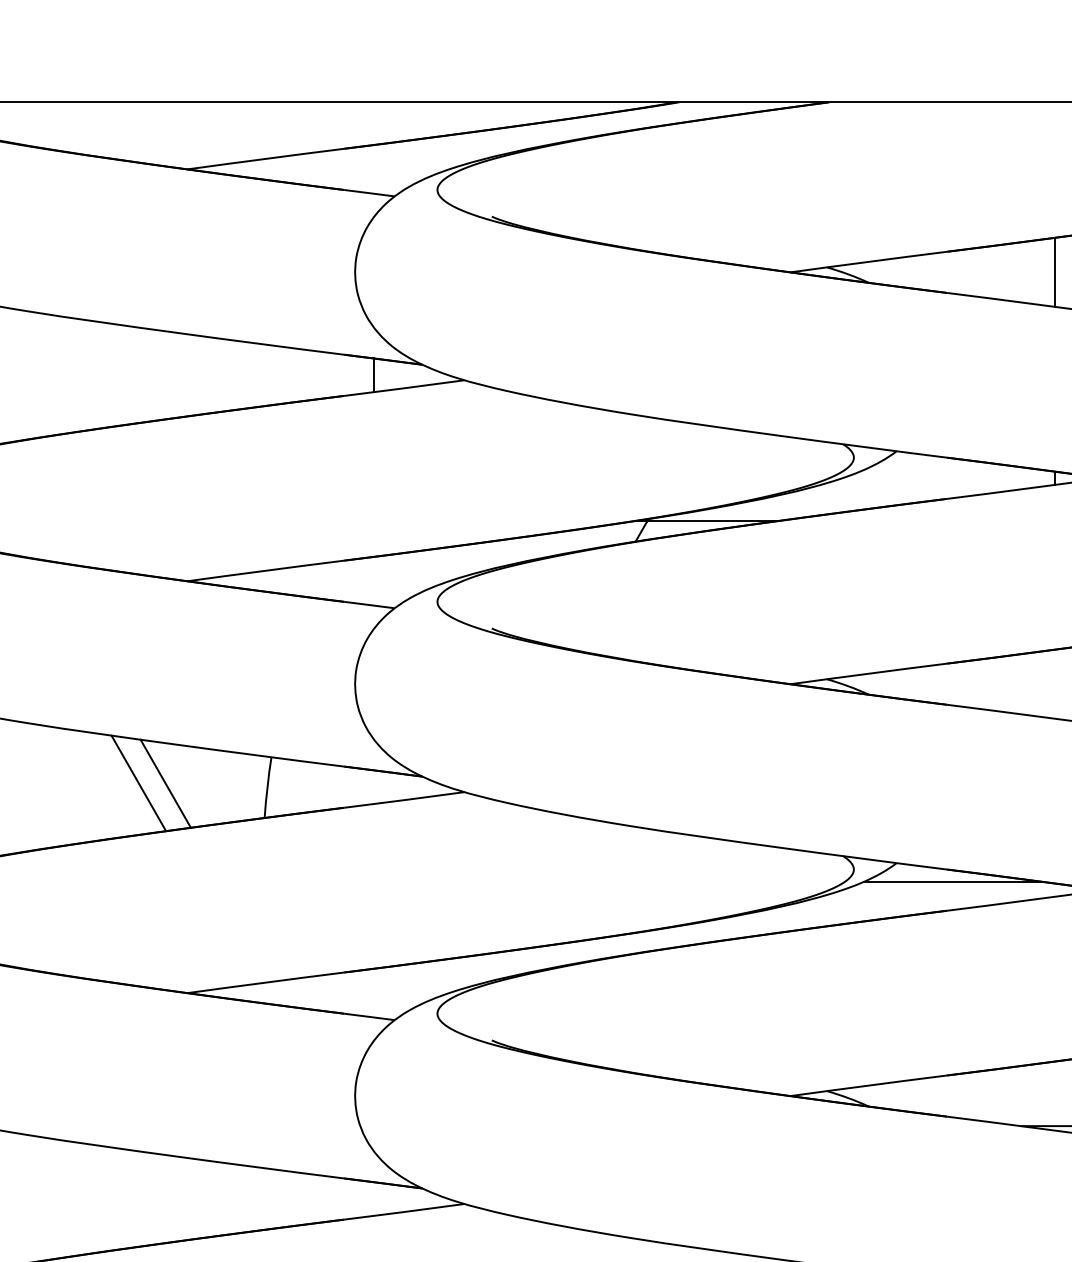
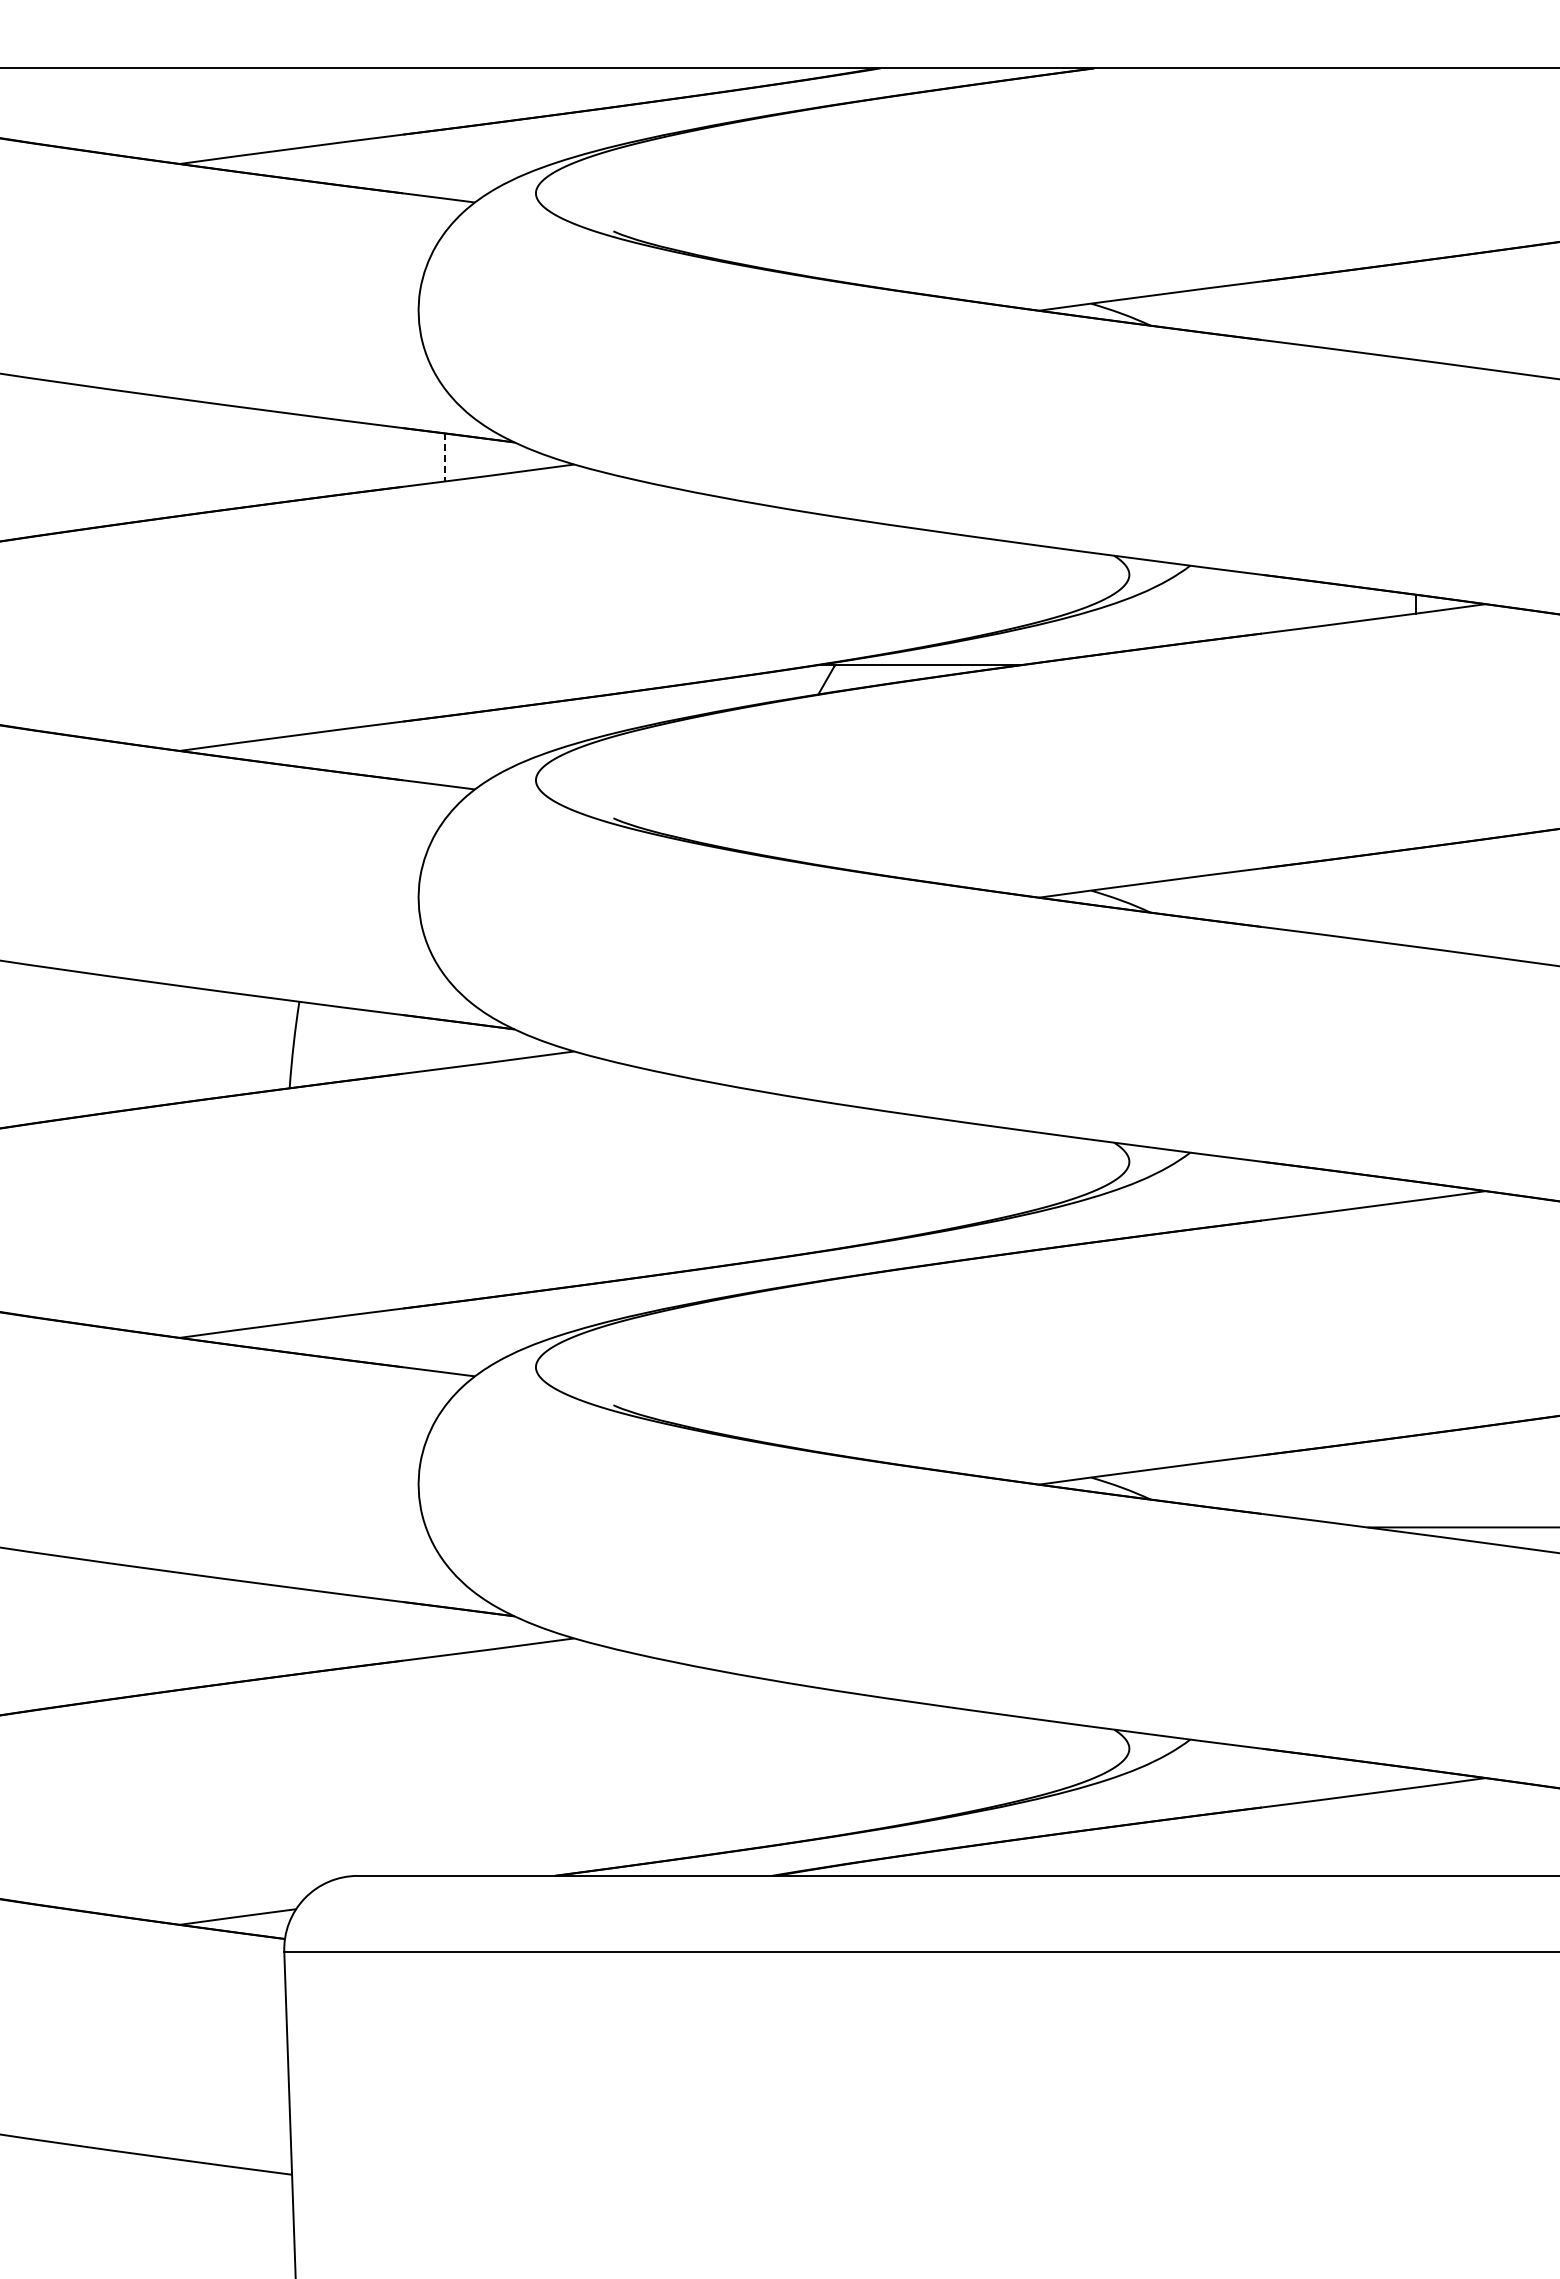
line: (1054, 272) -> (1415, 310), removed
line: (373, 375) -> (444, 457), solid -> dashed
line: (138, 783) -> (110, 1039), removed
line: (165, 783) -> (148, 1039), removed
line: (952, 881) -> (1269, 1178), removed

